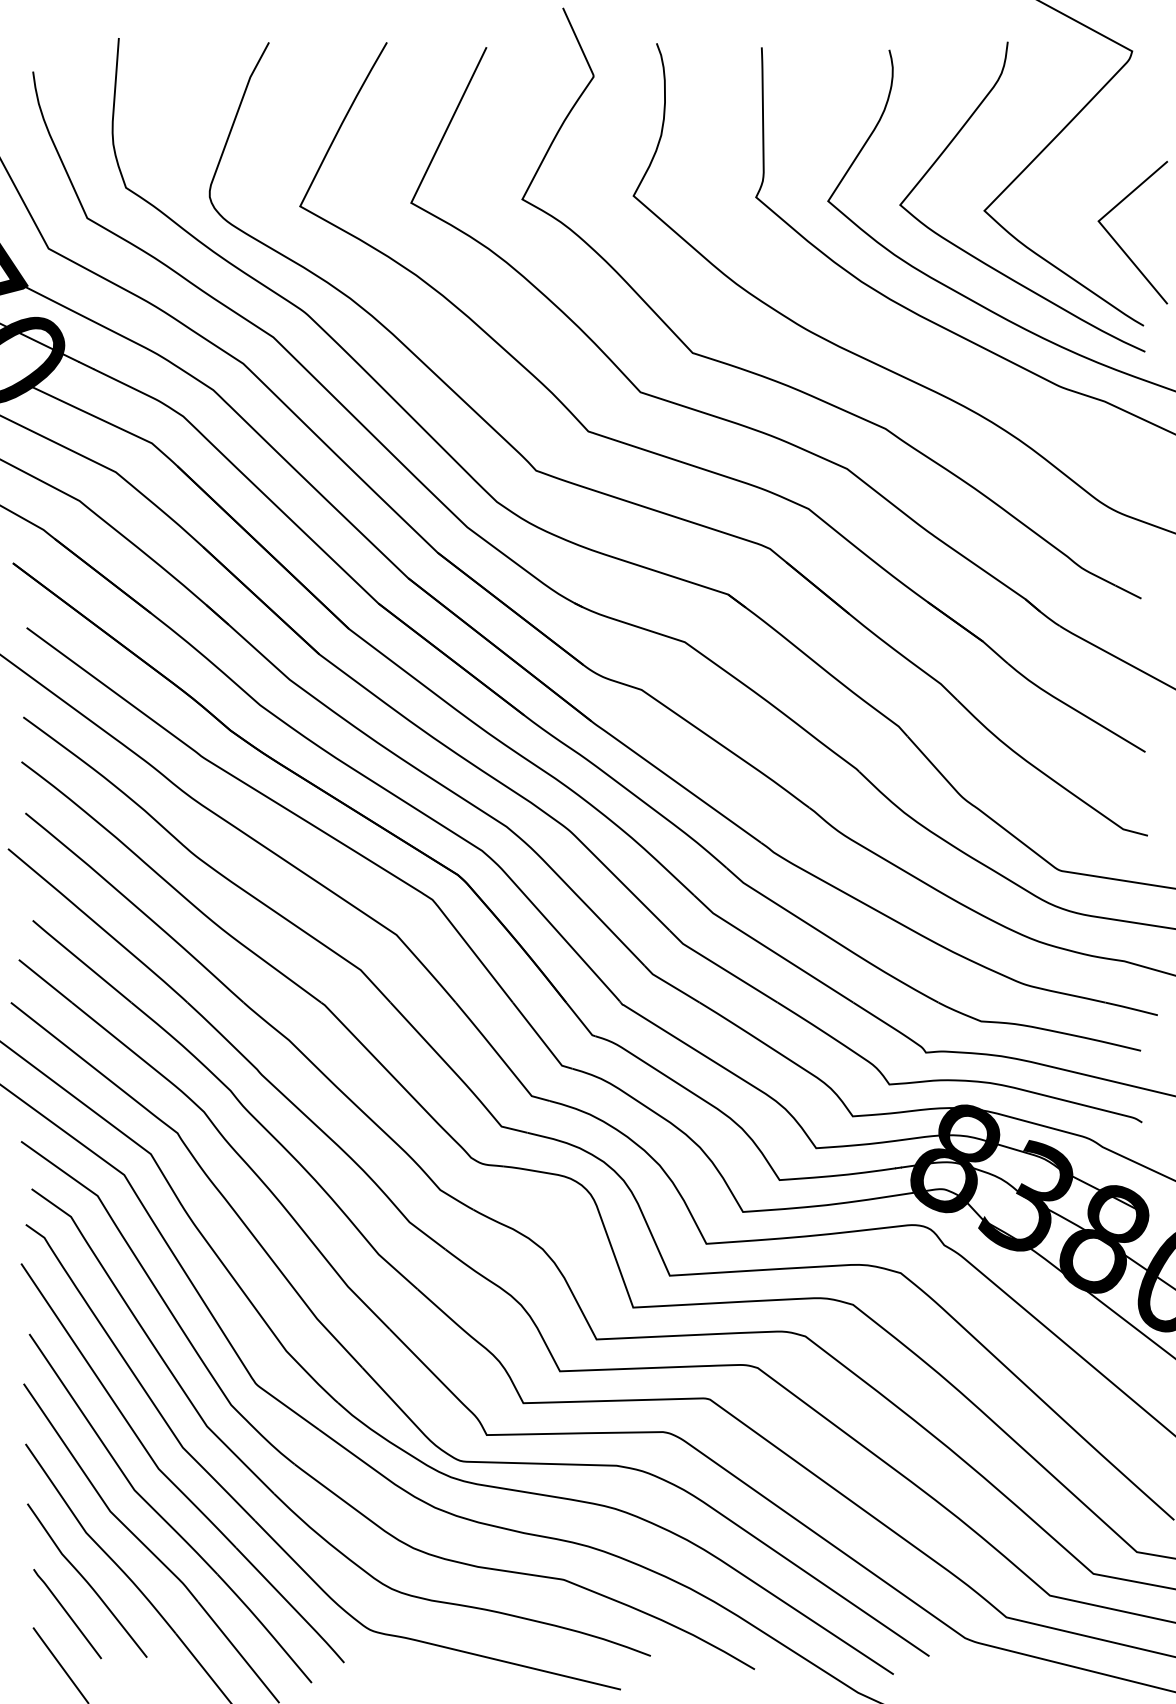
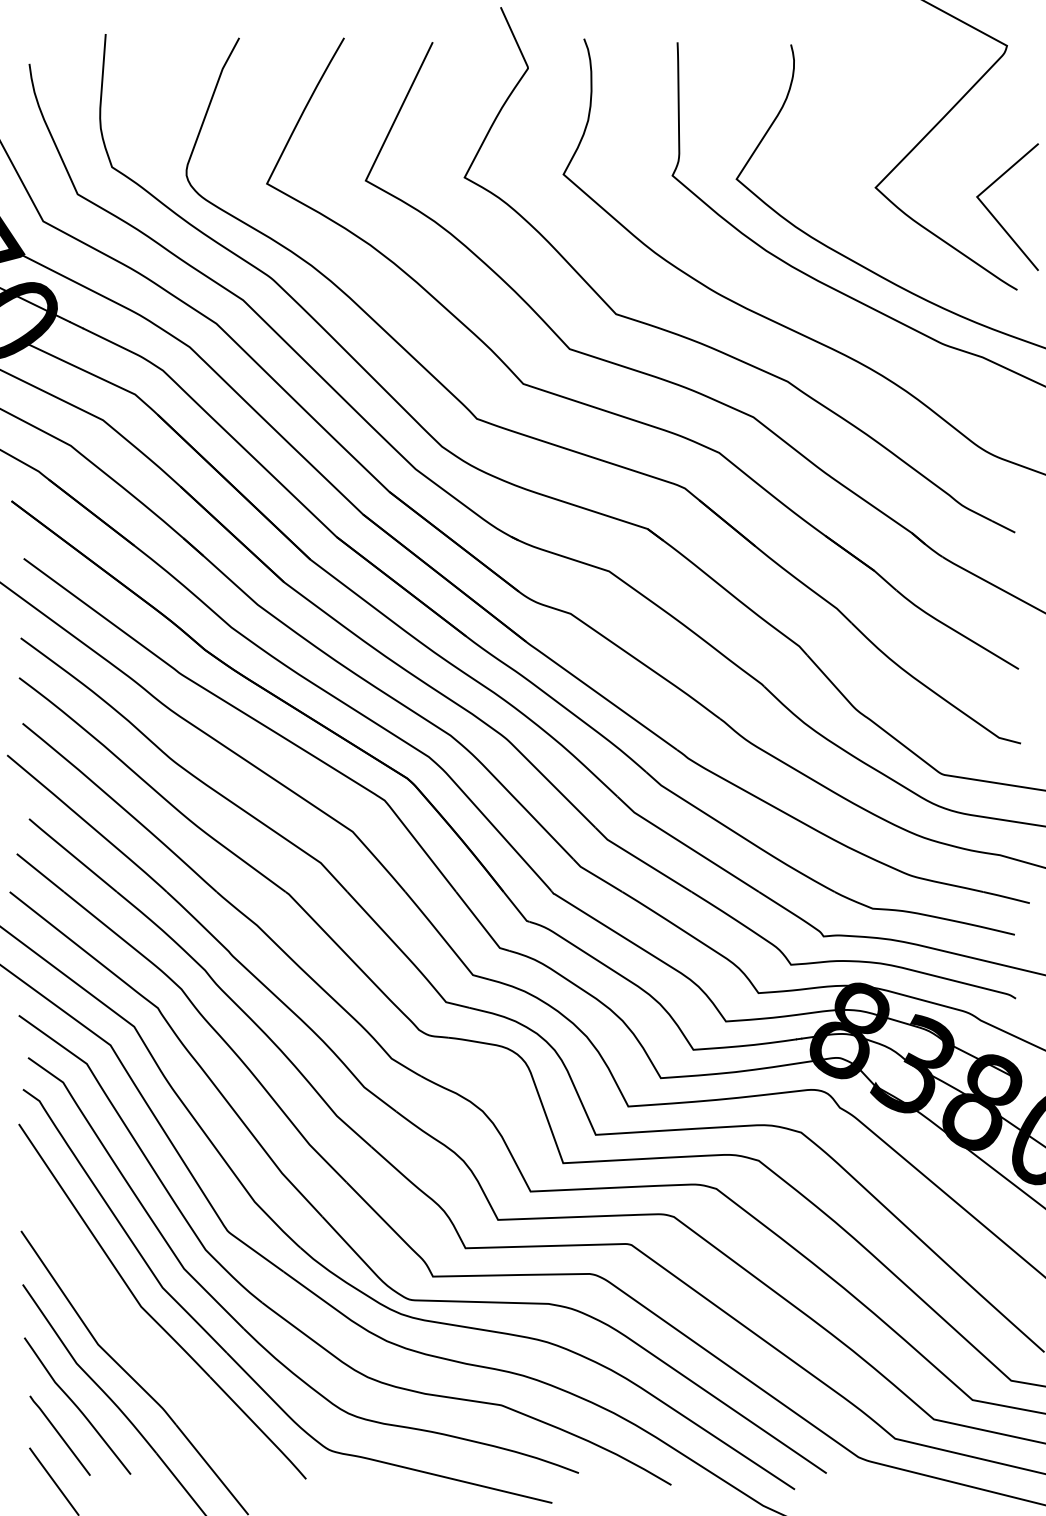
curve: (985, 262) -> (876, 233), removed
part: (161, 1515) -> (143, 1348), removed

